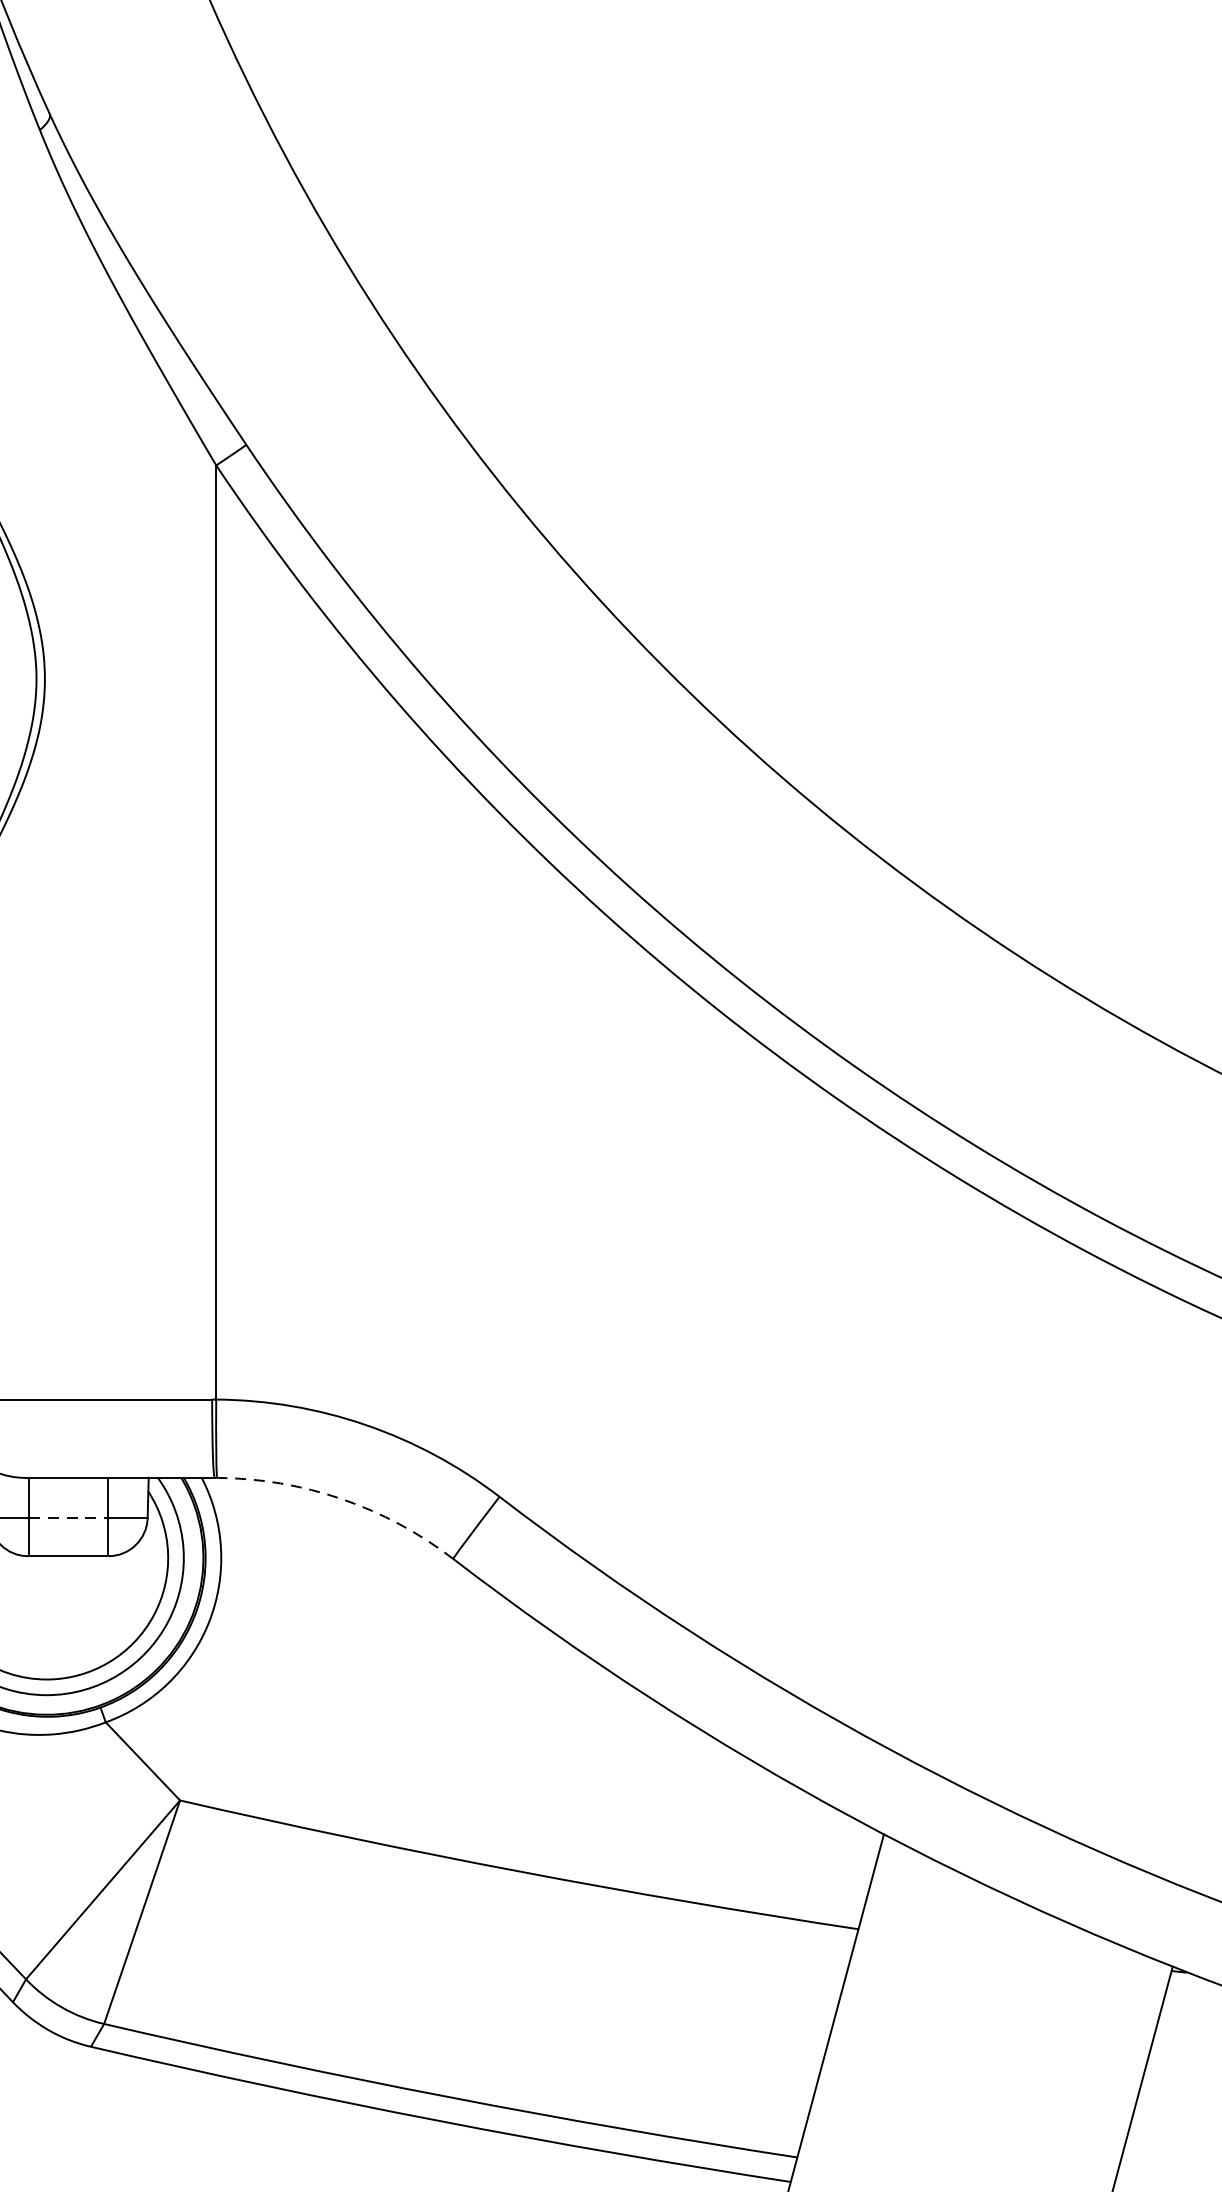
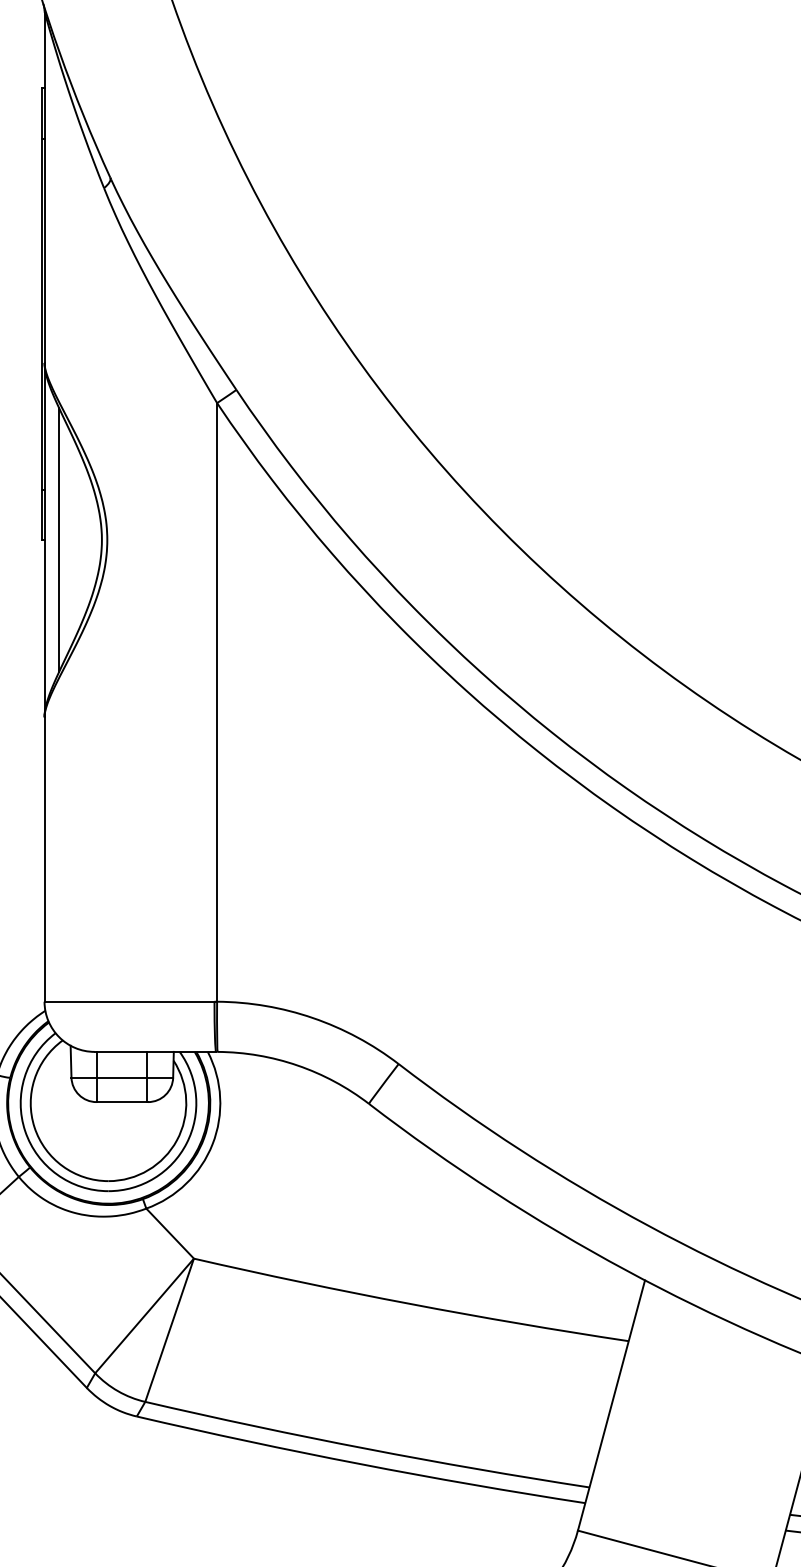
arc: (341, 1499) -> (297, 1065), dashed -> solid
line: (68, 1517) -> (122, 1077), dashed -> solid

